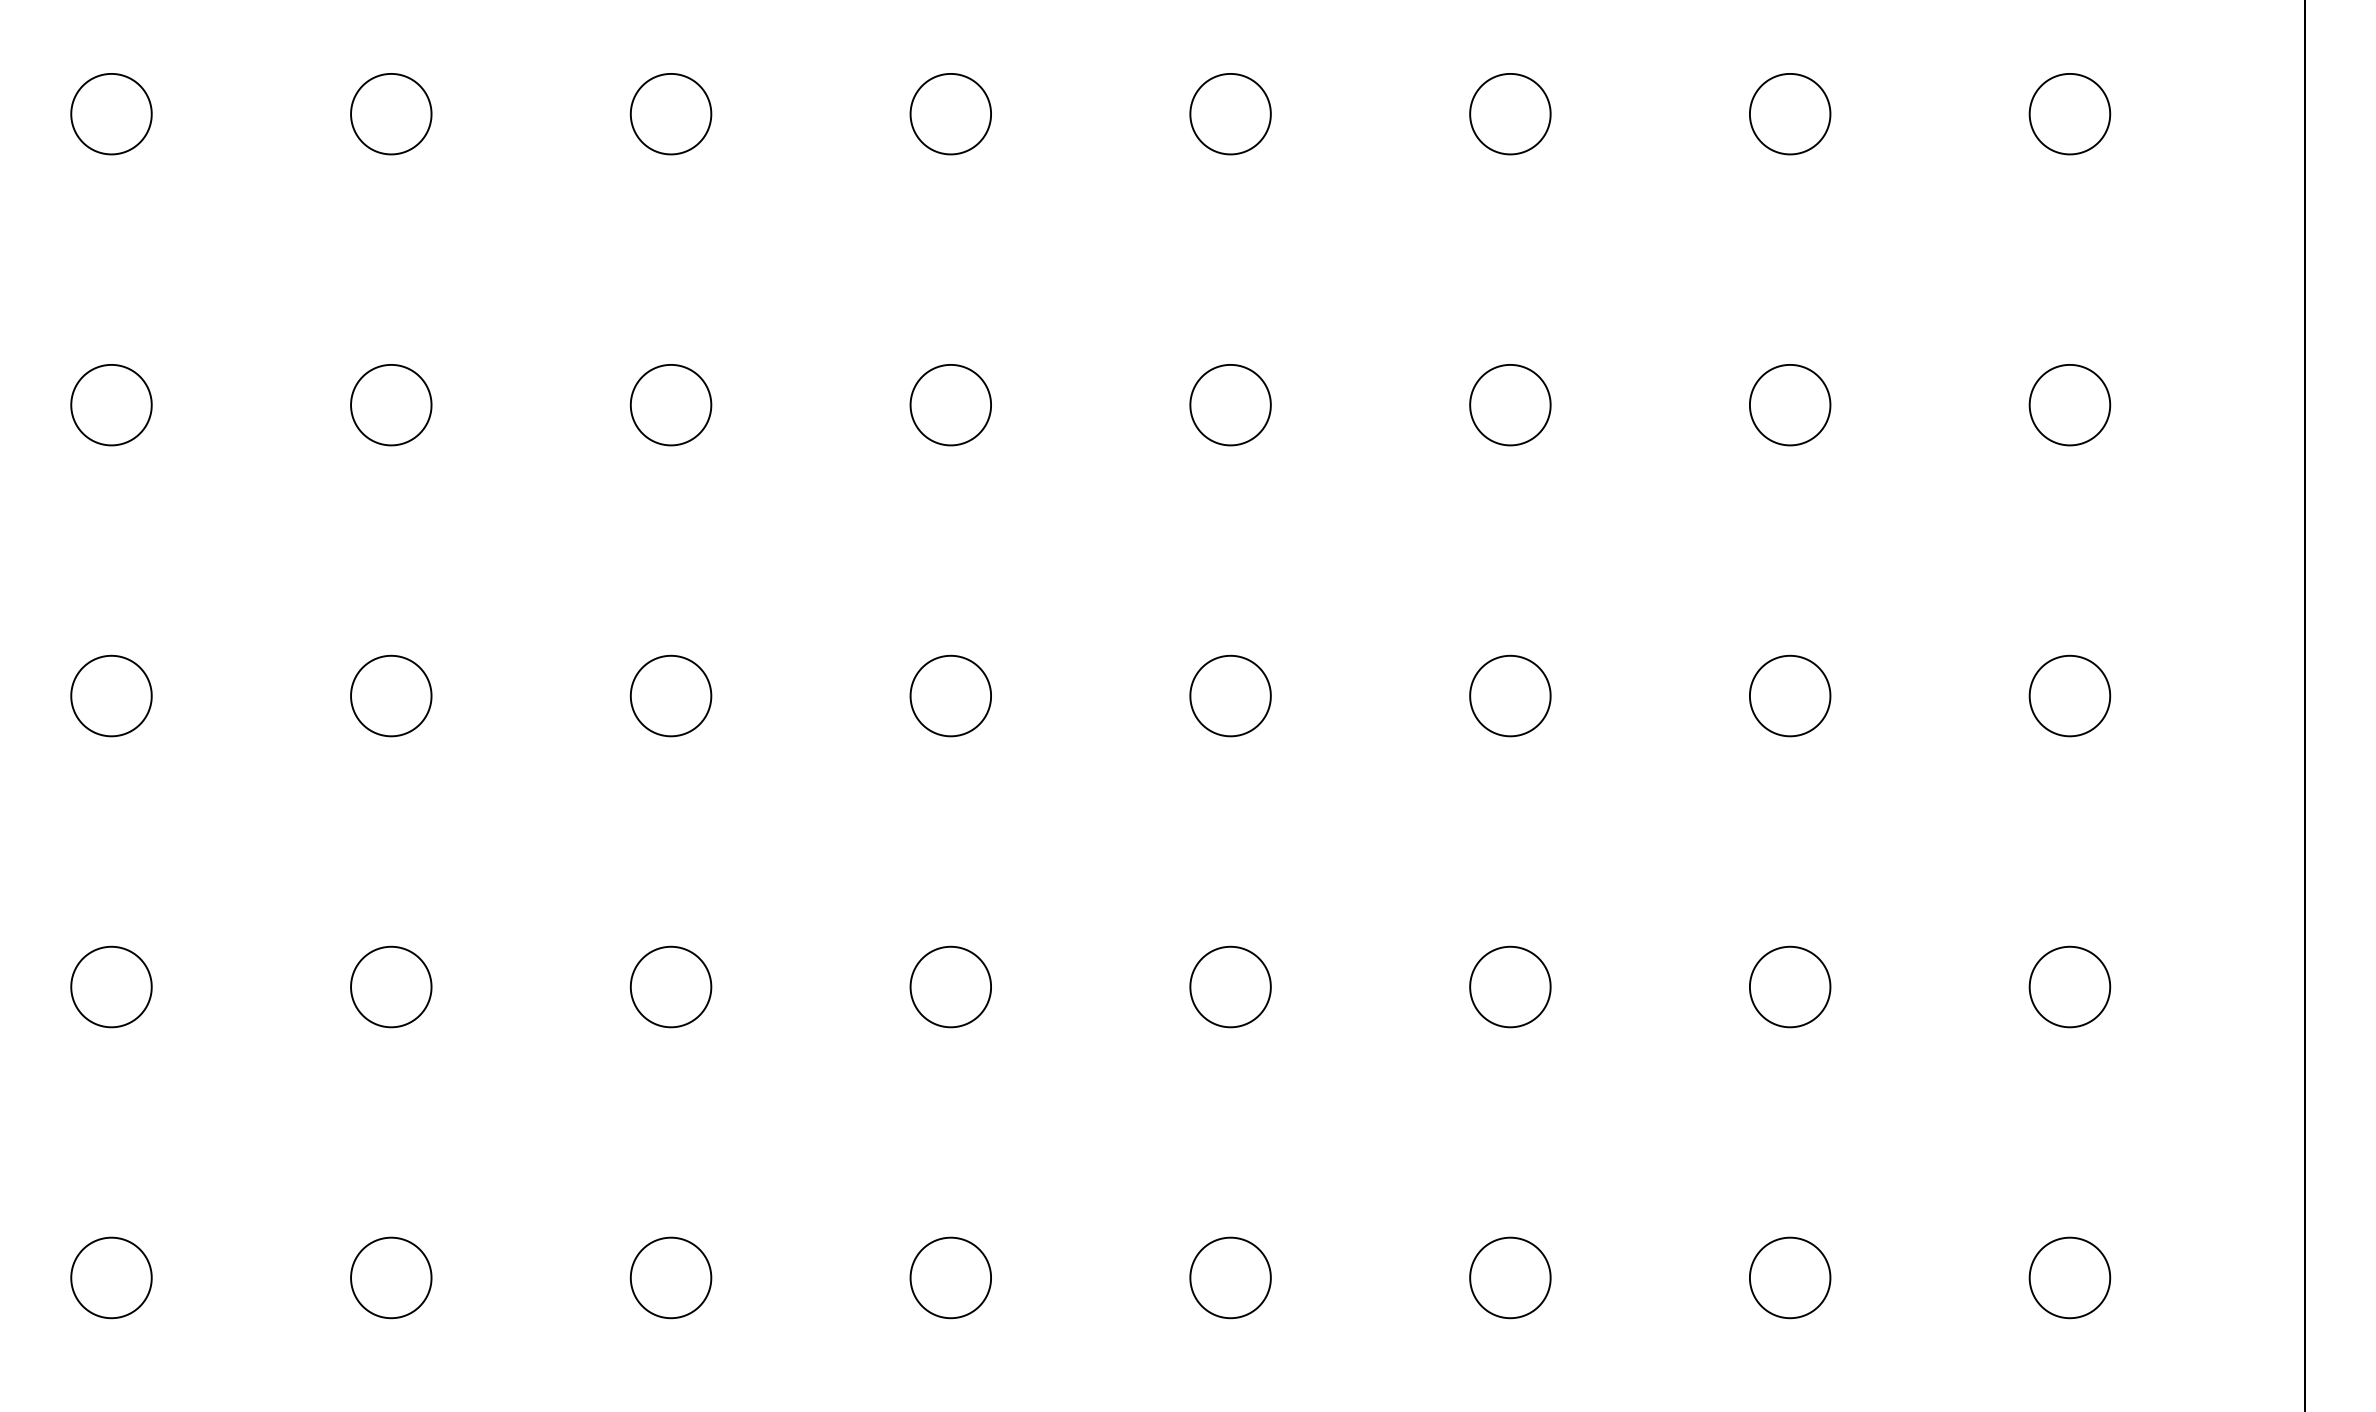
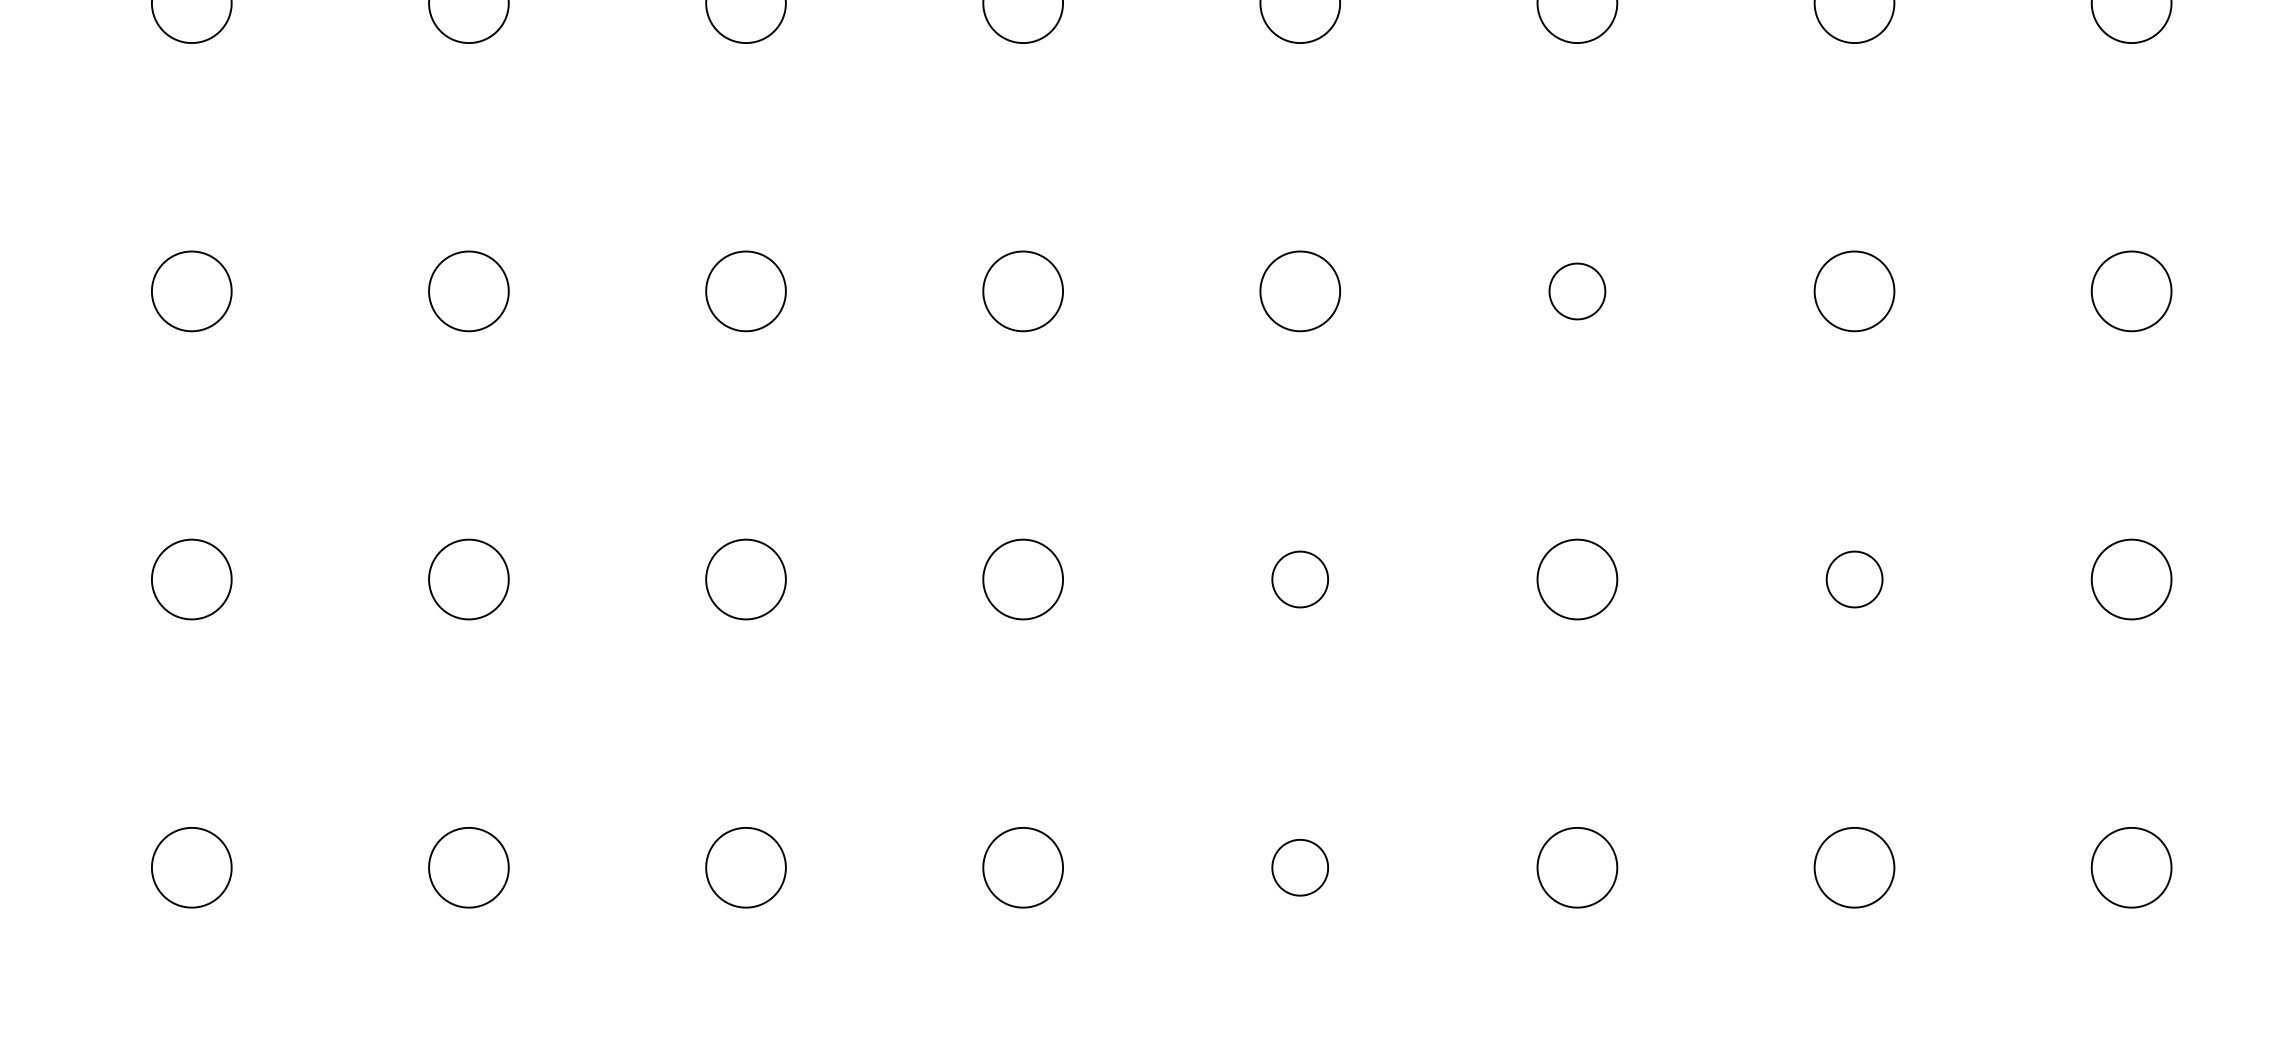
part: (1510, 405) -> (1577, 291), size x0.7
part: (1230, 695) -> (1300, 578), size x0.7
part: (1790, 695) -> (1854, 578), size x0.7
part: (1230, 986) -> (1300, 867), size x0.7

